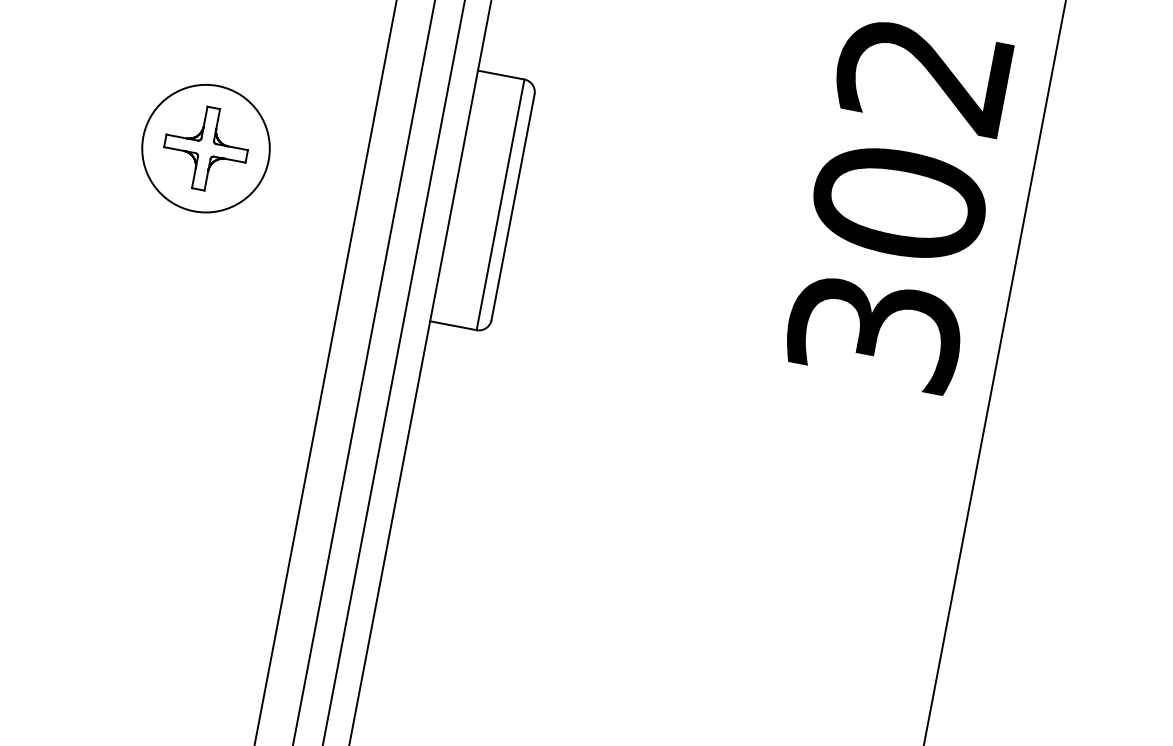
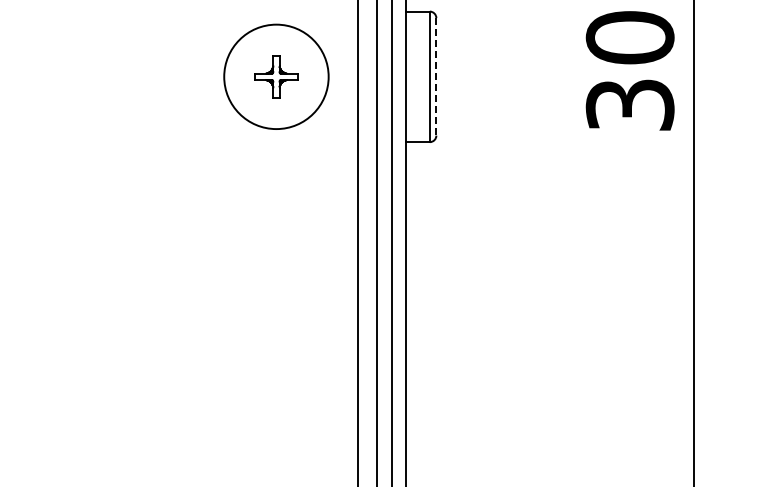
circle: (206, 147) -> (276, 76), size x1.6
line: (513, 206) -> (436, 76), solid -> dashed

